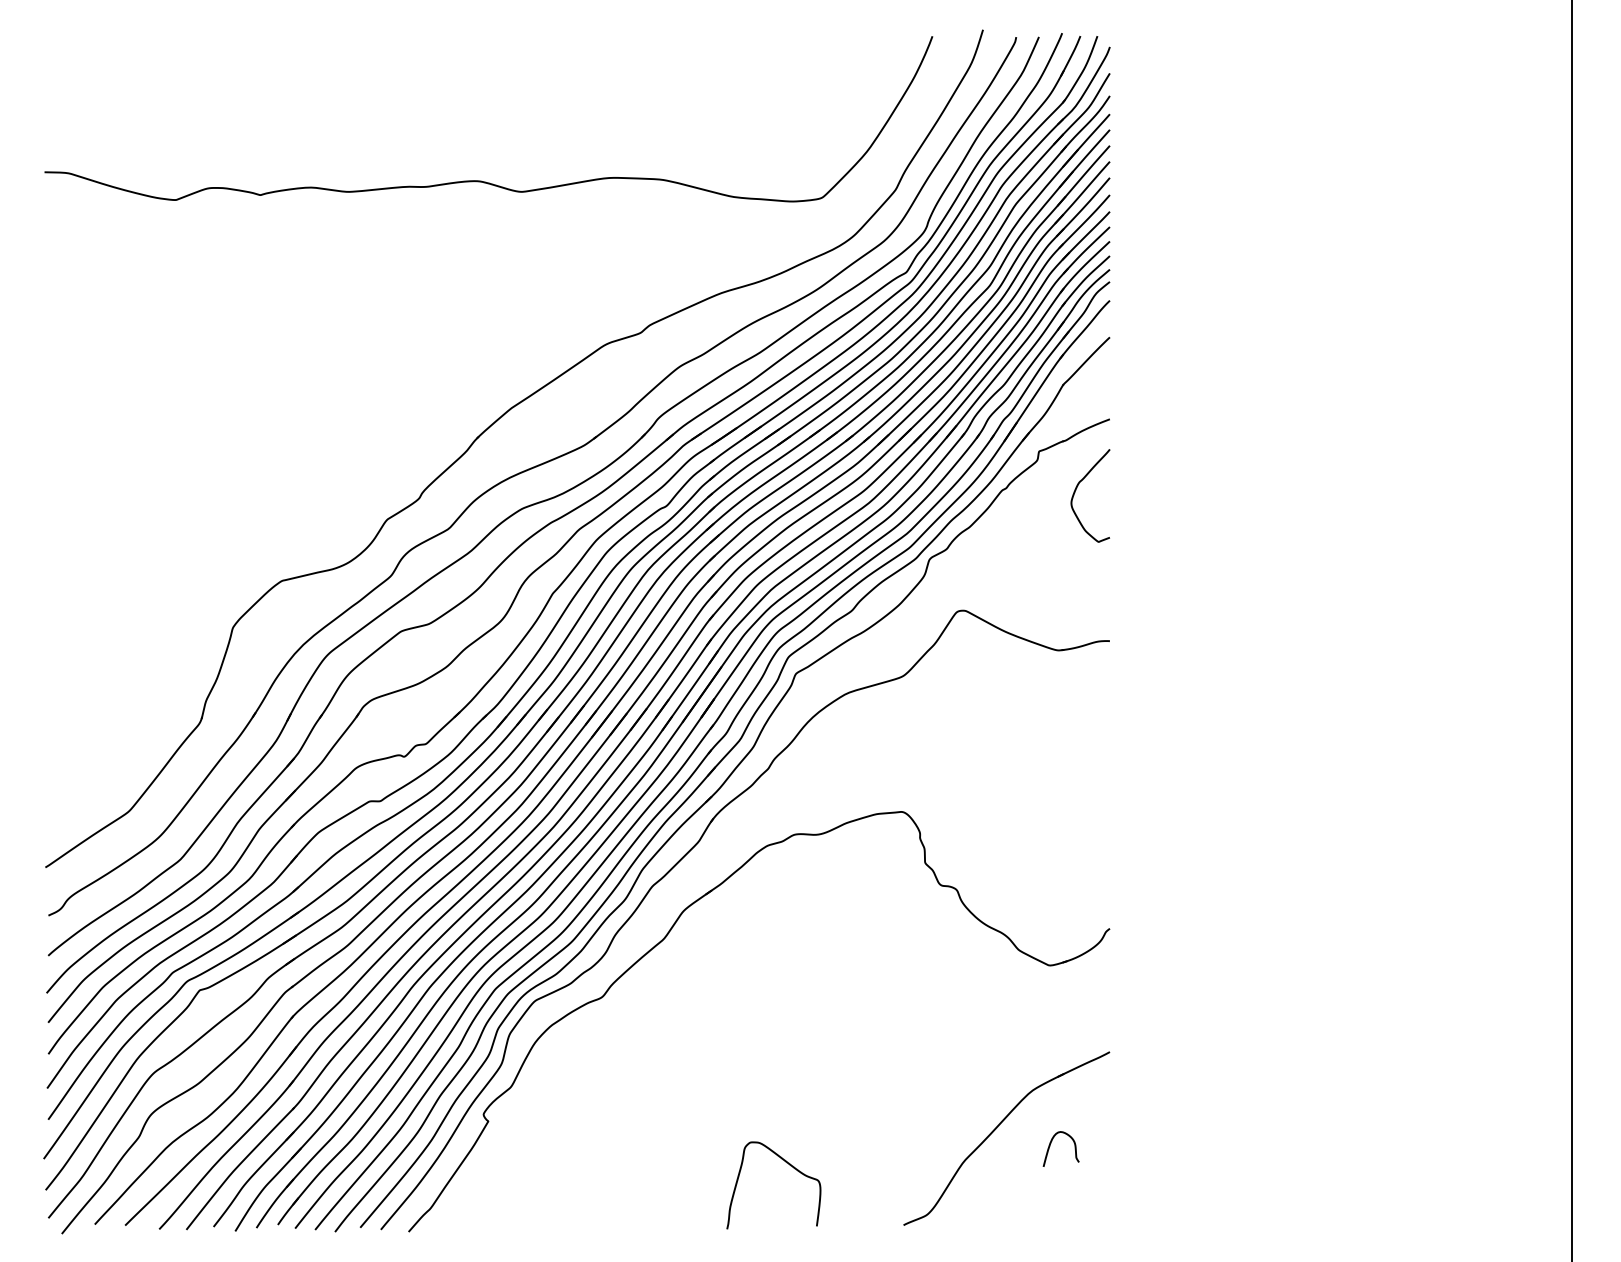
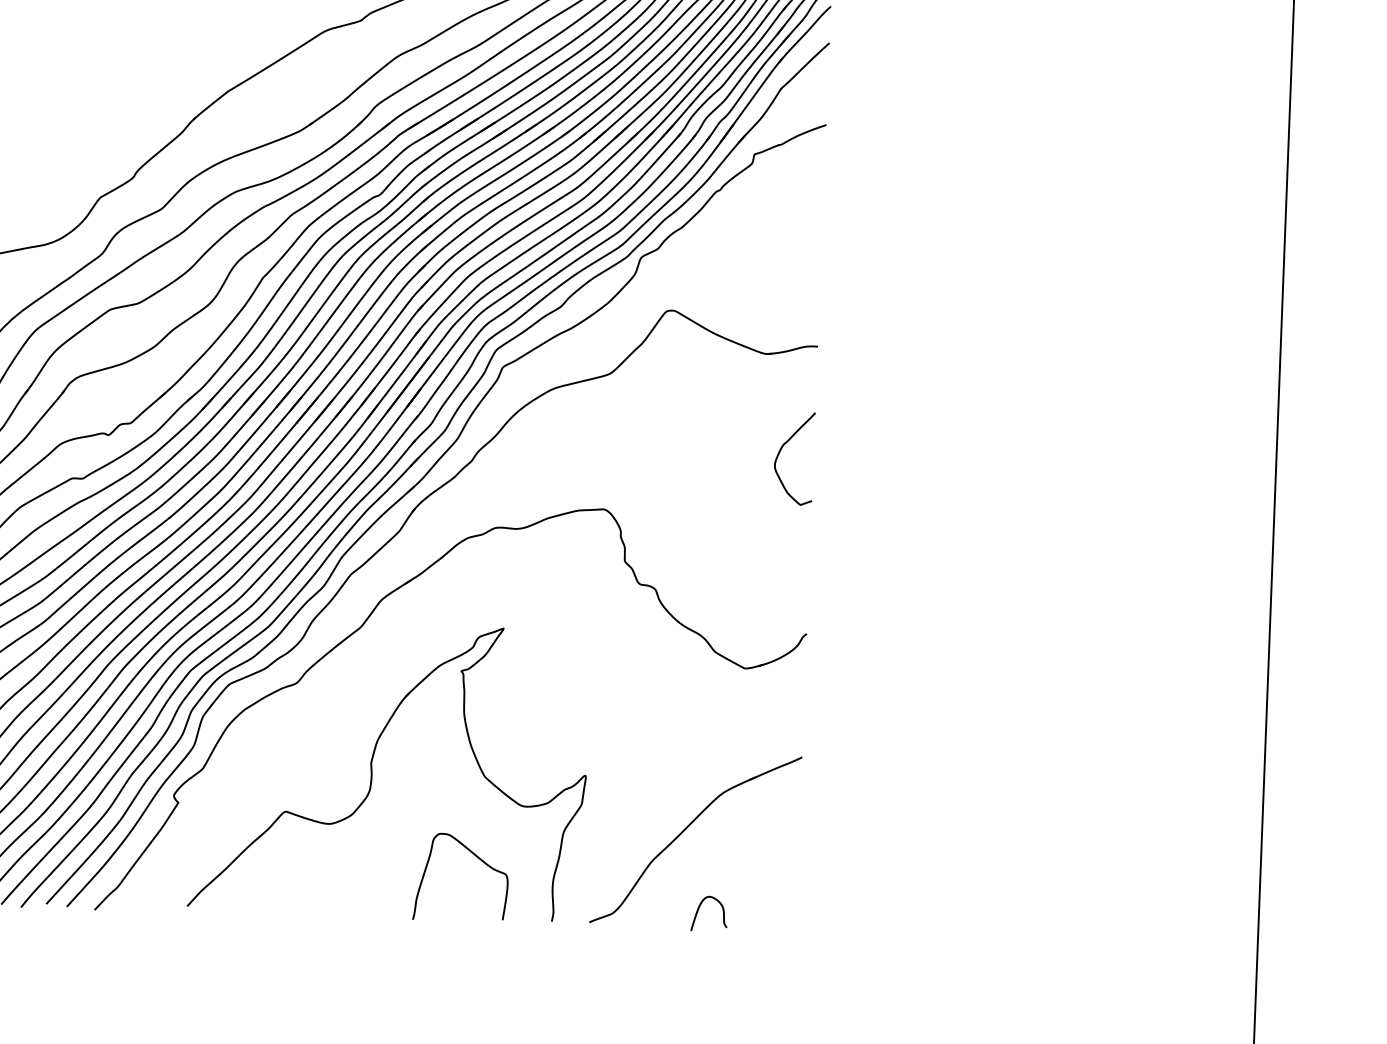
curve: (1077, 488) -> (781, 450), moved
part: (681, 1082) -> (372, 771), added
curve: (1050, 1146) -> (698, 910), moved

